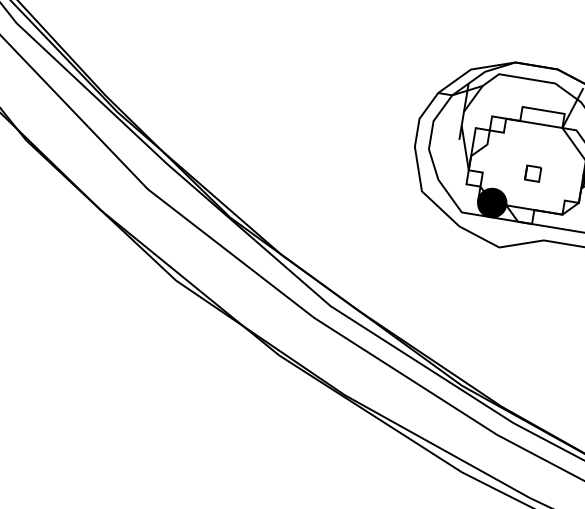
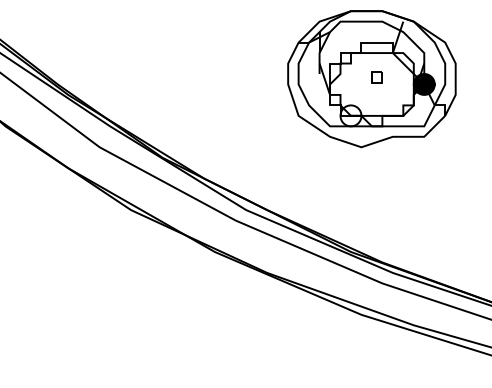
part: (532, 173) -> (376, 77), moved
fill: (491, 202) -> (350, 115), removed

